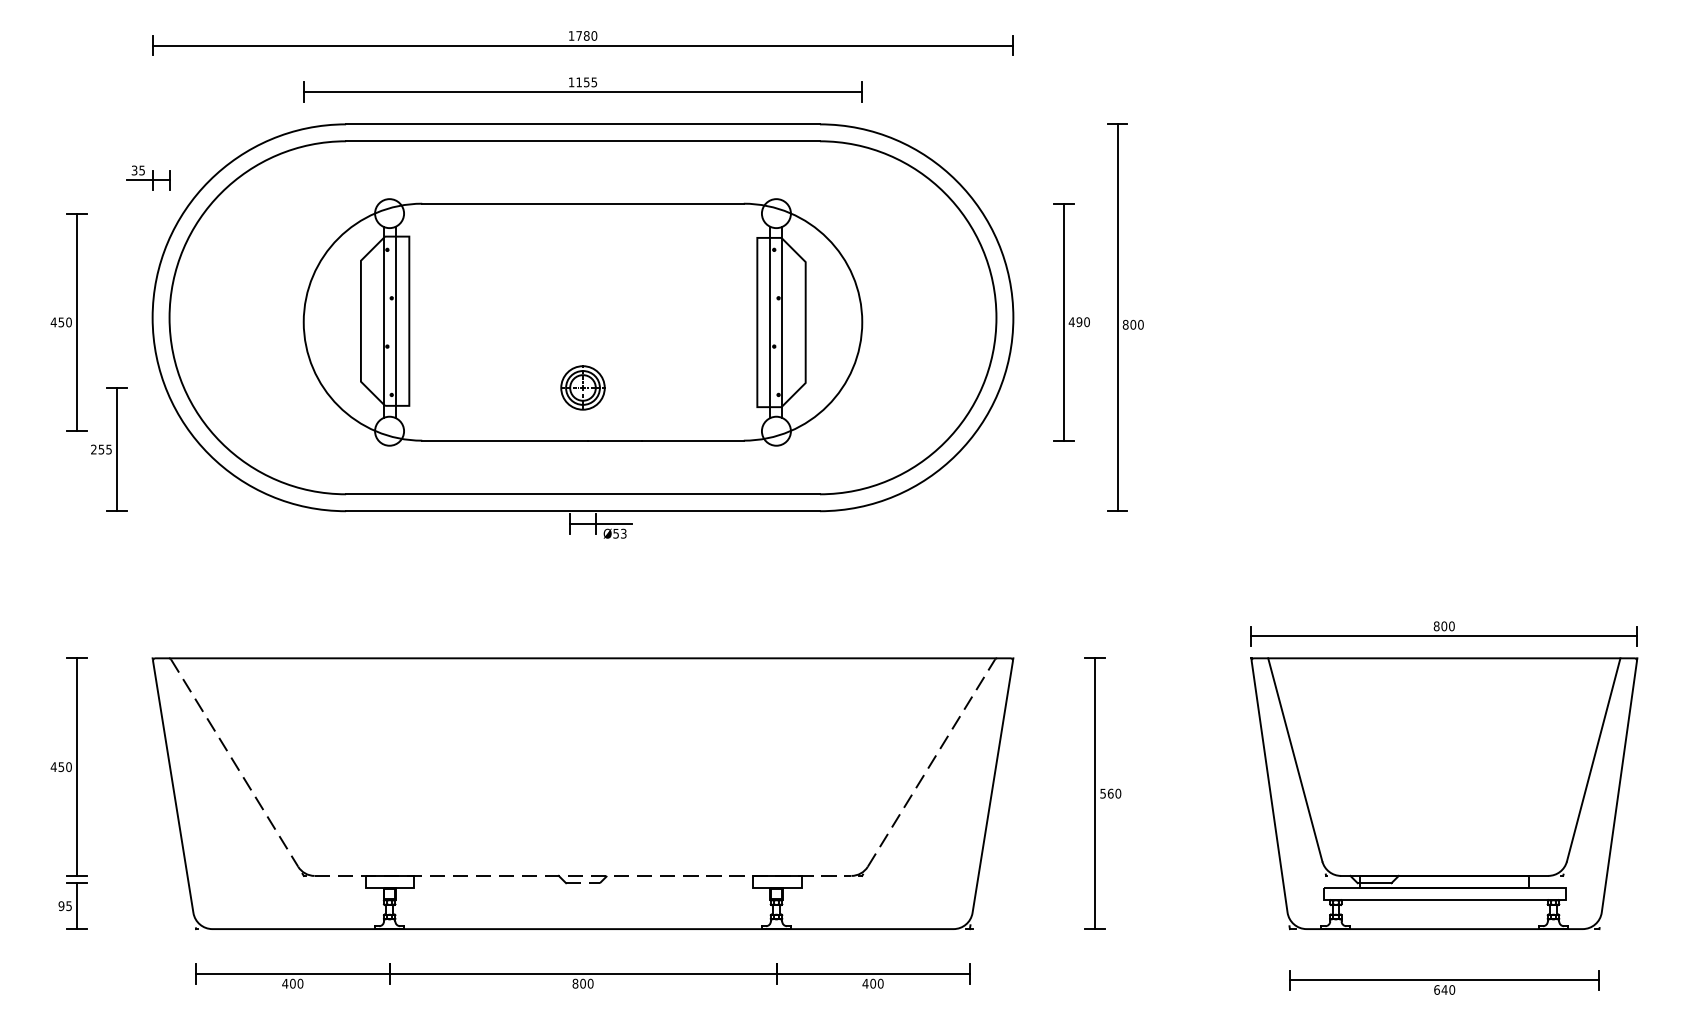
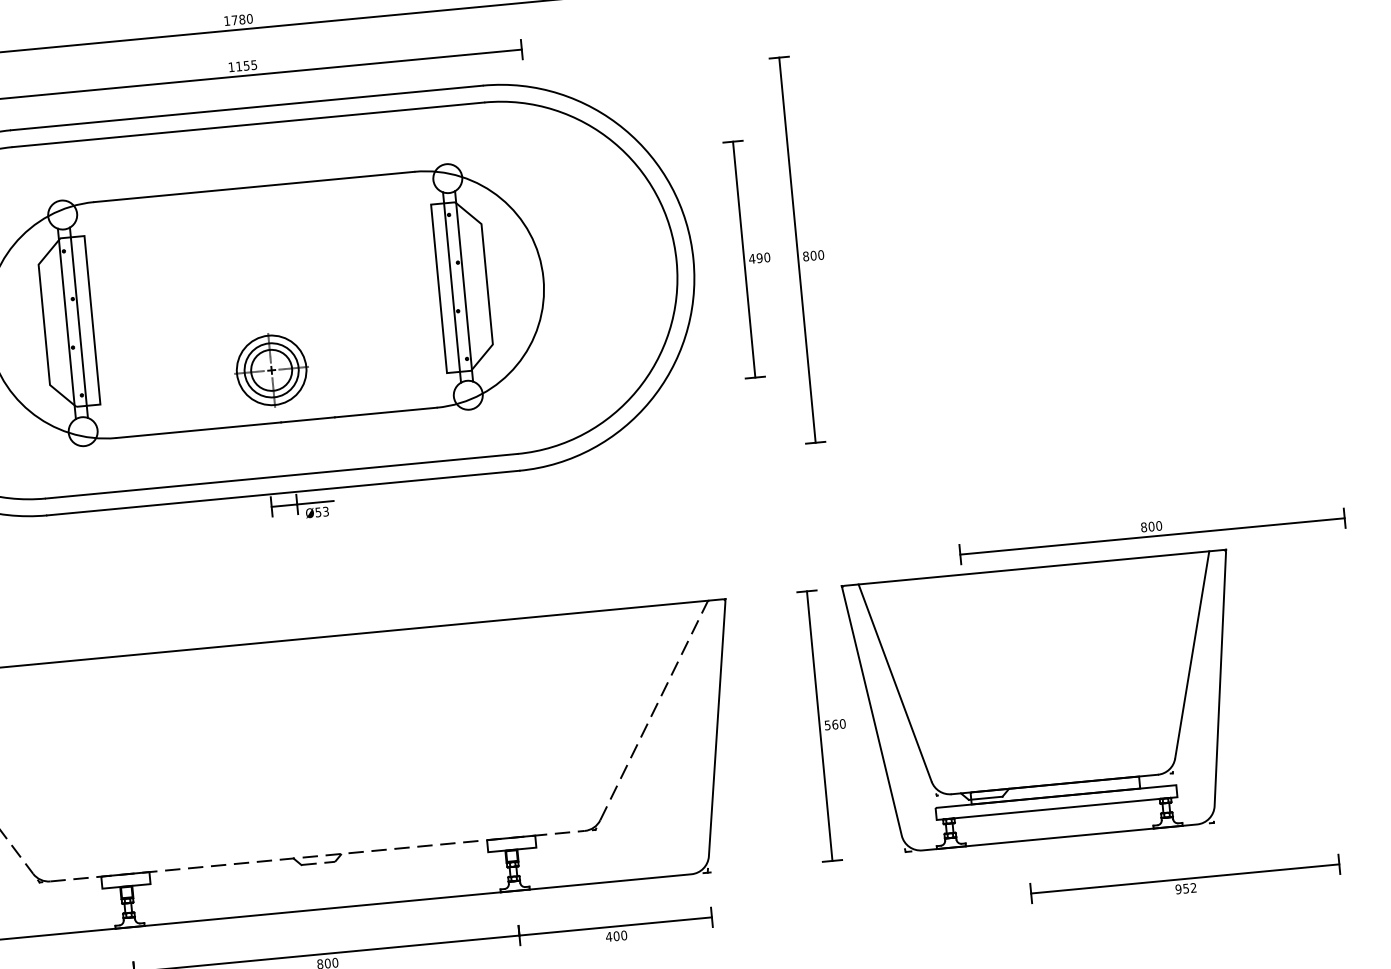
part: (582, 387) -> (271, 369), size x1.6
part: (1444, 793) -> (1046, 702), moved
text: (1444, 989) -> (1185, 888), 640 -> 952

